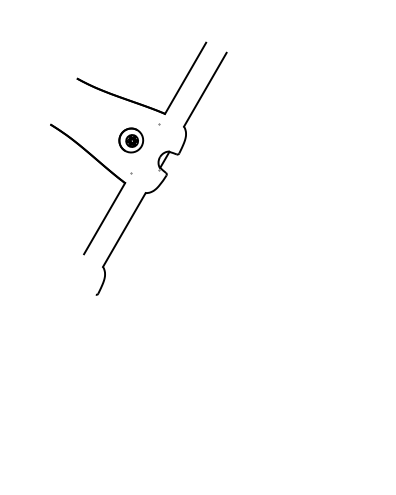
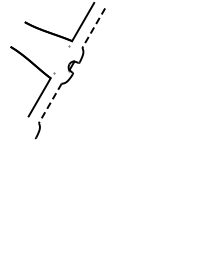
line: (204, 90) -> (93, 28), solid -> dashed
part: (130, 140) -> (53, 55), removed
line: (124, 230) -> (50, 103), solid -> dashed

